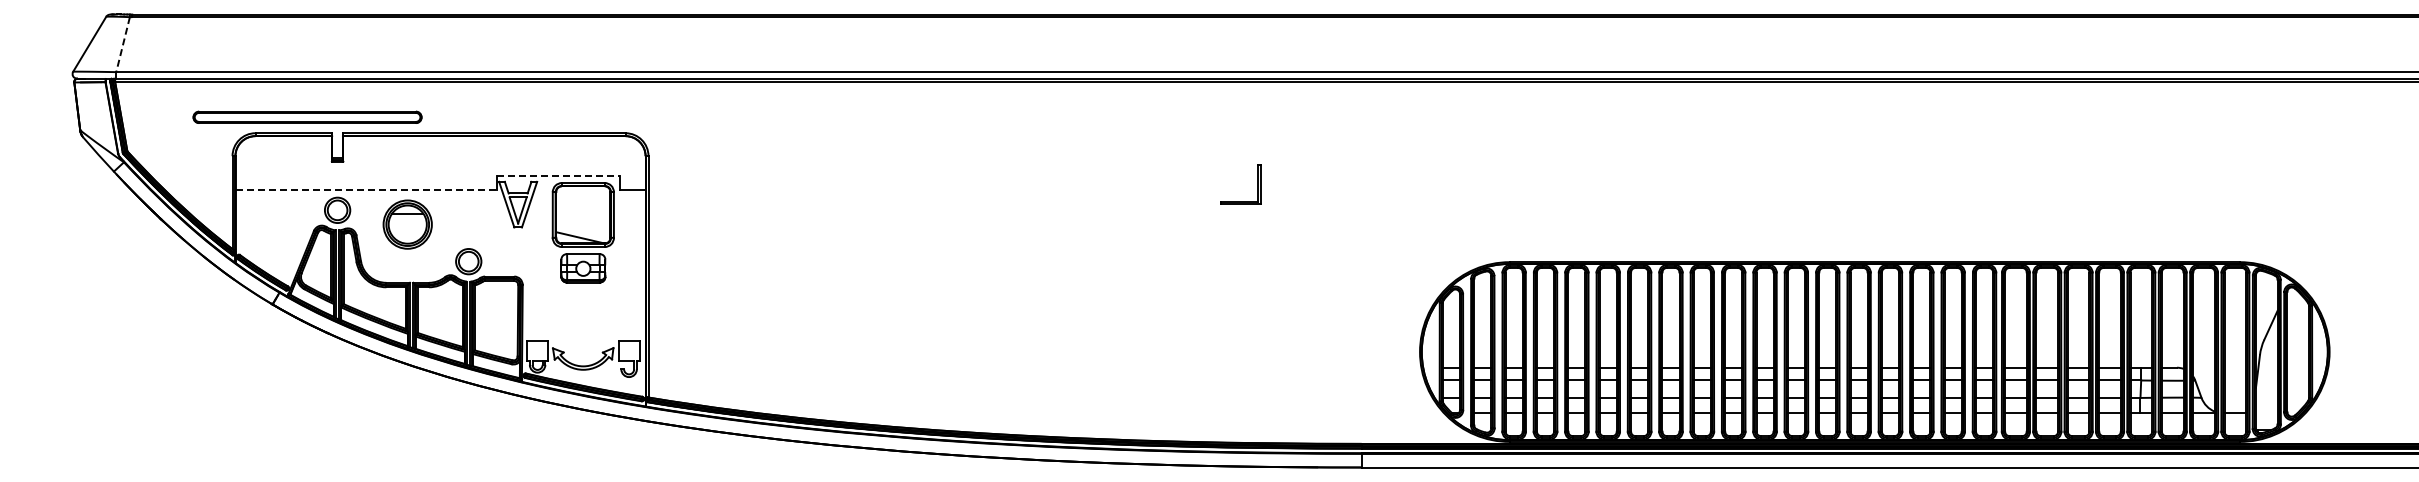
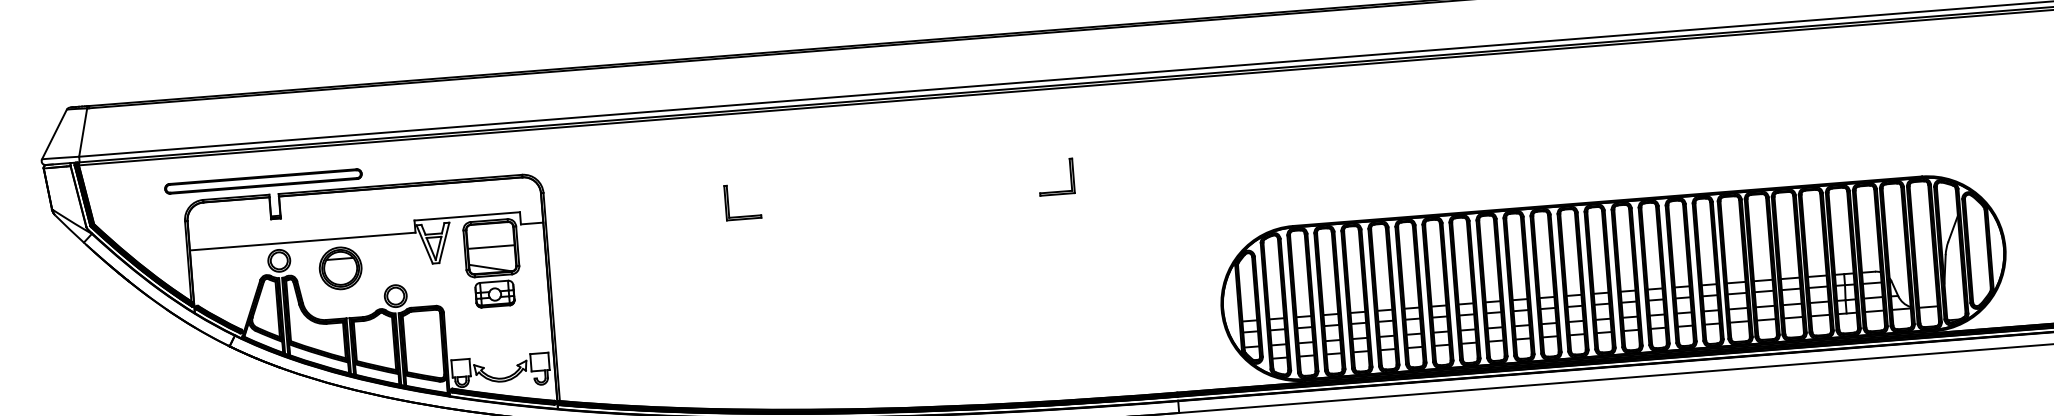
line: (122, 45) -> (82, 133), dashed -> solid
part: (307, 116) -> (263, 180), moved
line: (558, 176) -> (467, 216), dashed -> solid
part: (860, 184) -> (728, 203), added
line: (366, 190) -> (302, 241), dashed -> solid
line: (583, 213) -> (491, 246), added

